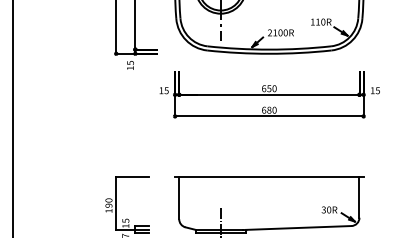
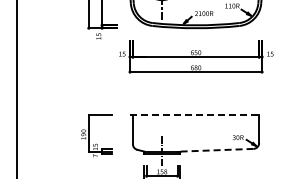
line: (269, 176) -> (196, 114), solid -> dashed
line: (298, 228) -> (216, 150), solid -> dashed

